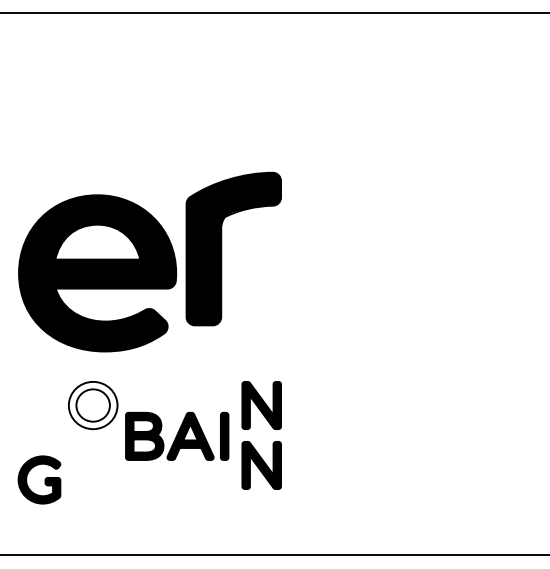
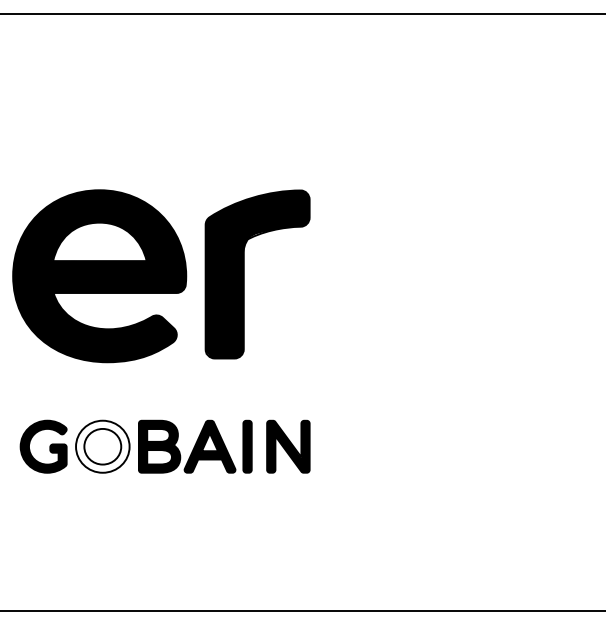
part: (97, 273) -> (99, 276), moved
part: (177, 436) -> (195, 446), moved
part: (261, 465) -> (288, 512), removed
part: (39, 479) -> (43, 446), moved

